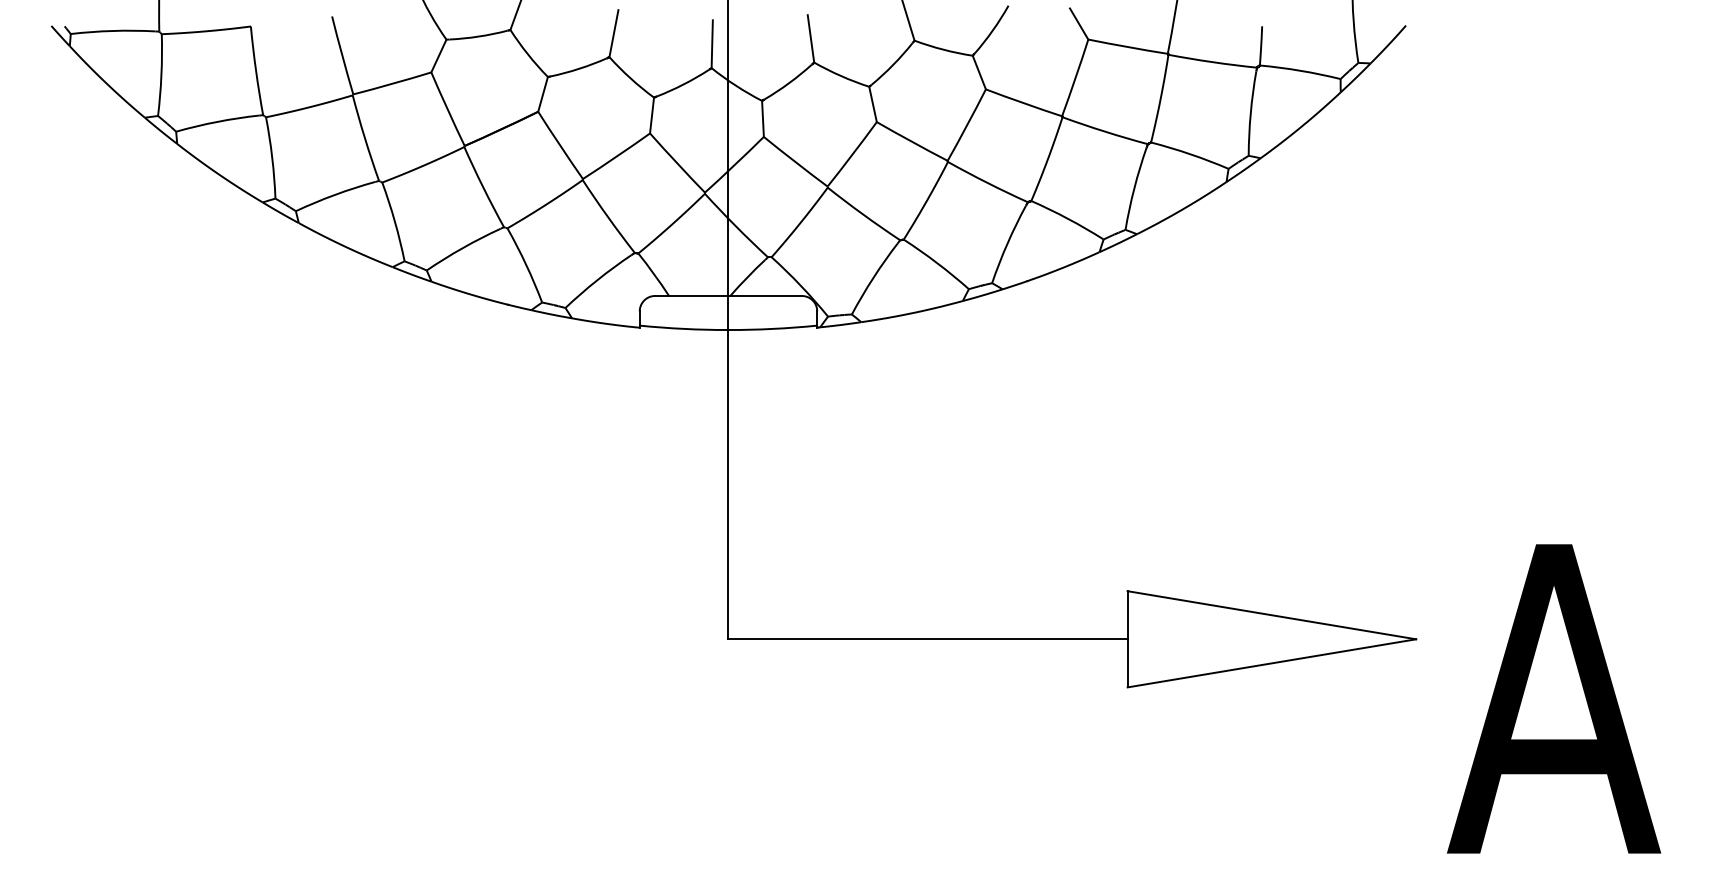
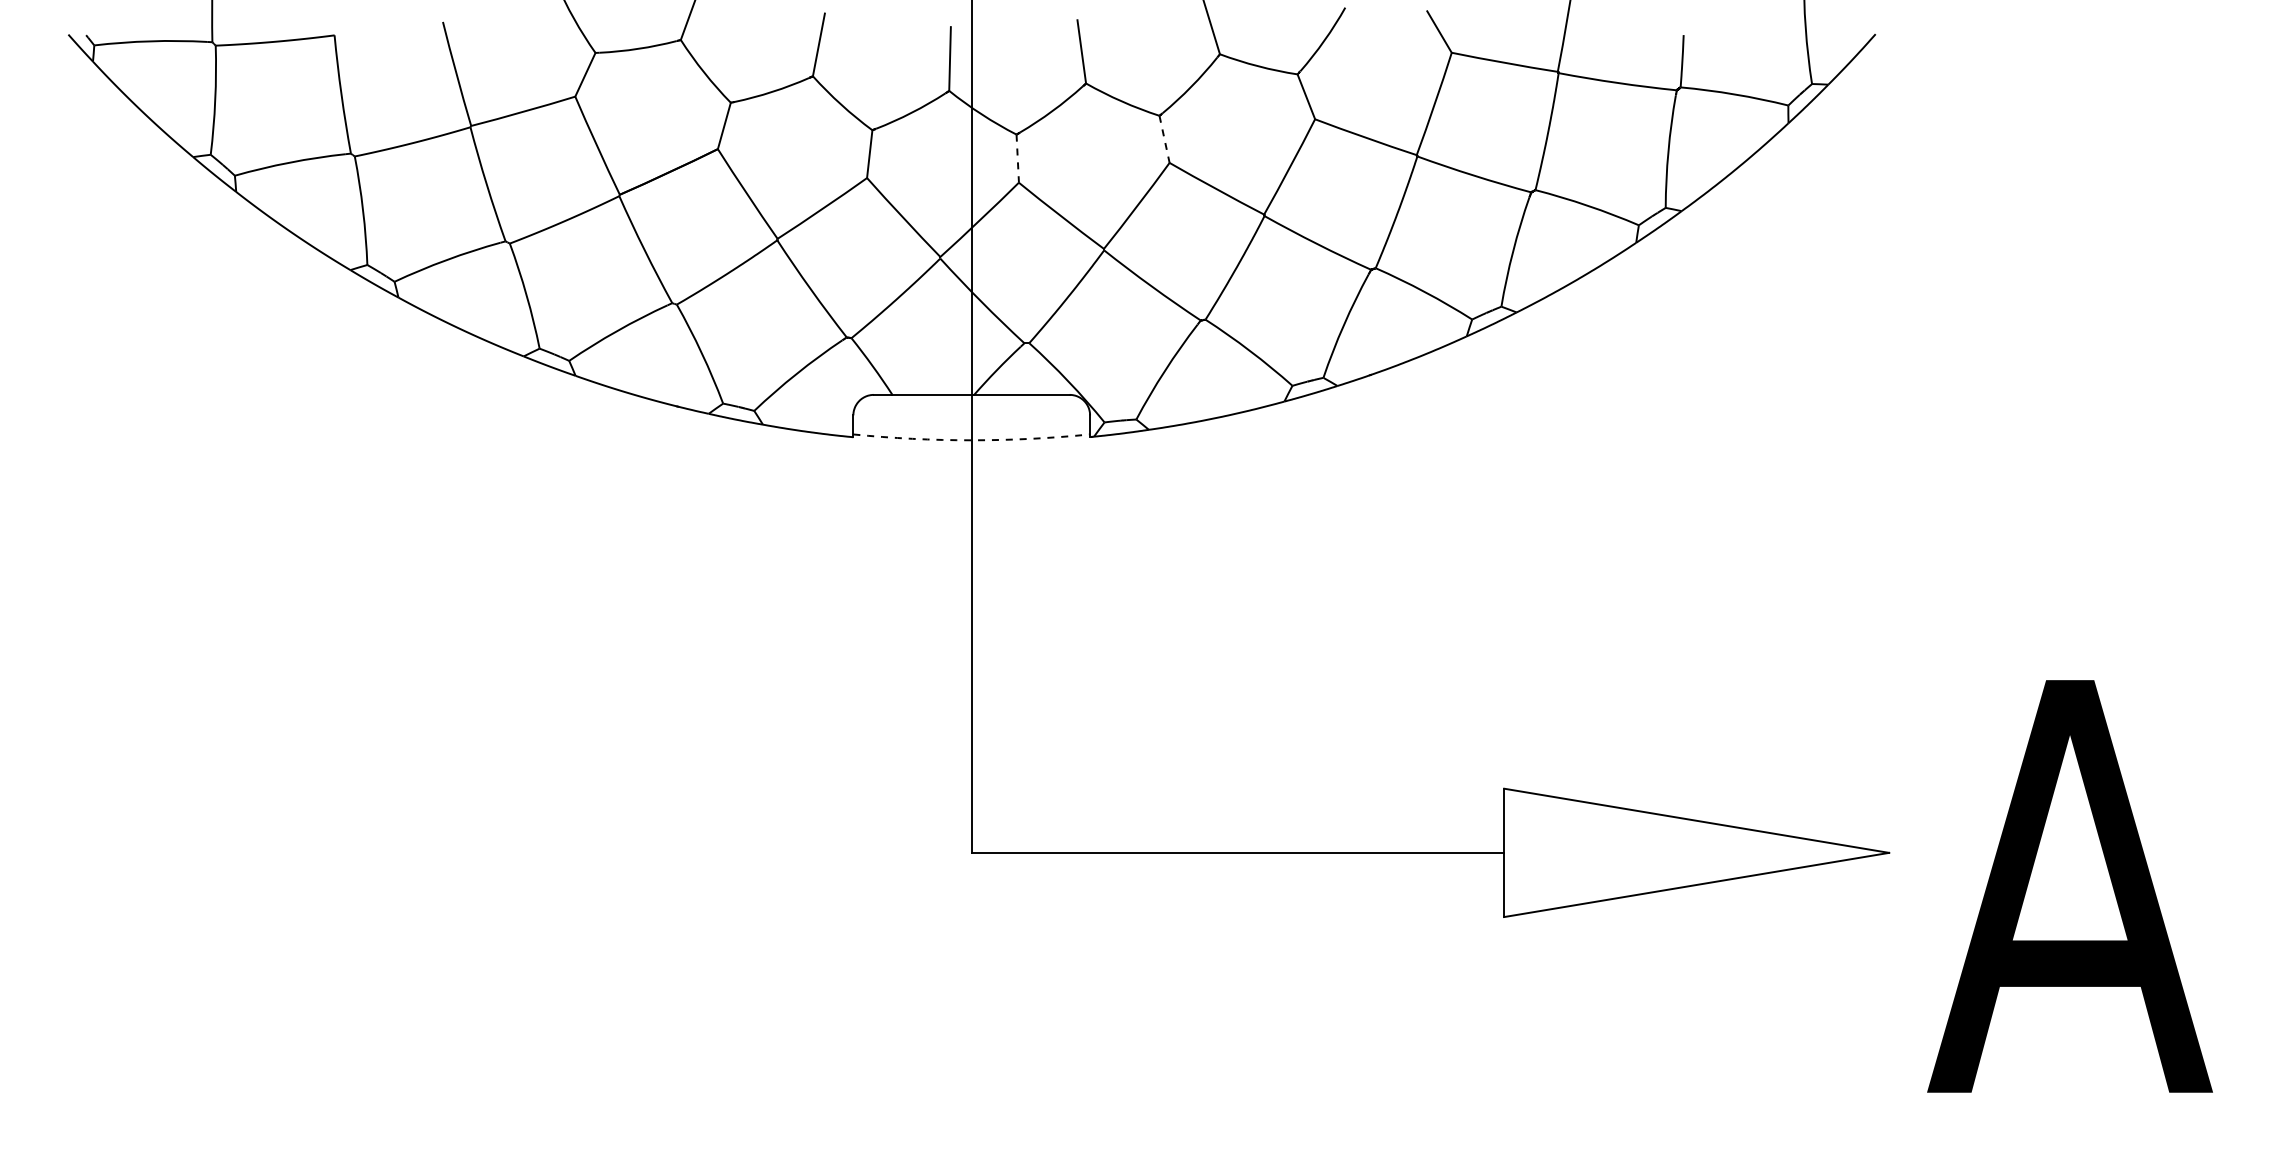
line: (872, 104) -> (1164, 139), solid -> dashed
line: (762, 119) -> (1017, 159), solid -> dashed
arc: (728, 330) -> (971, 440), solid -> dashed
text: (1553, 698) -> (2069, 886), moved

